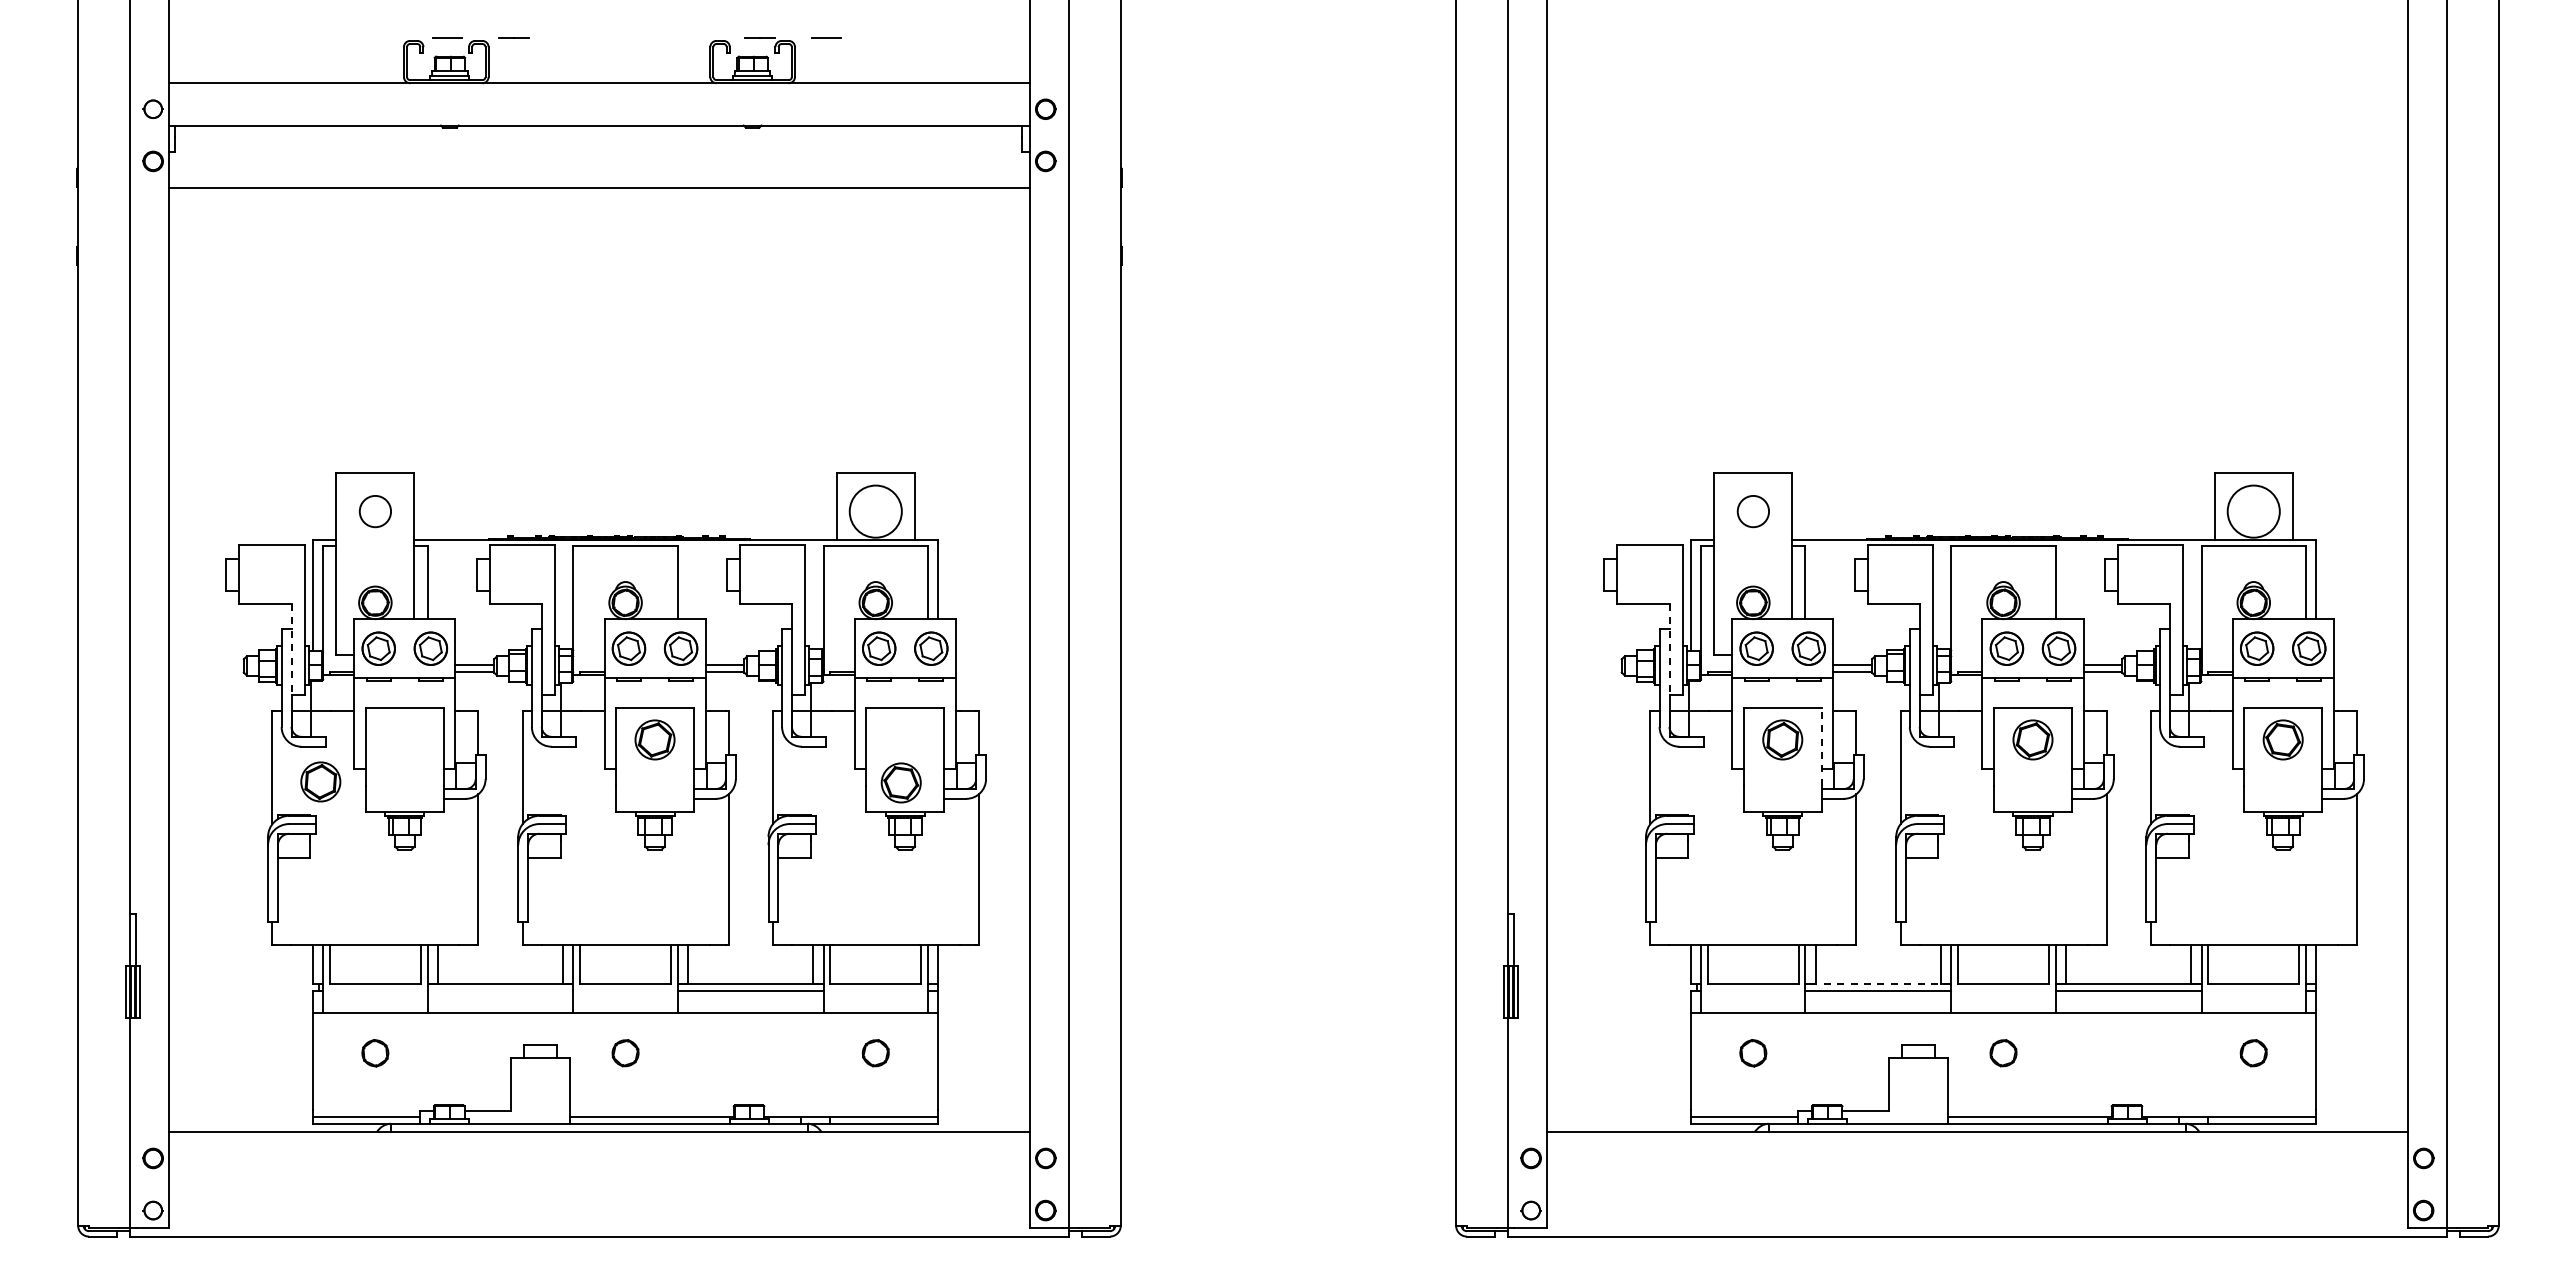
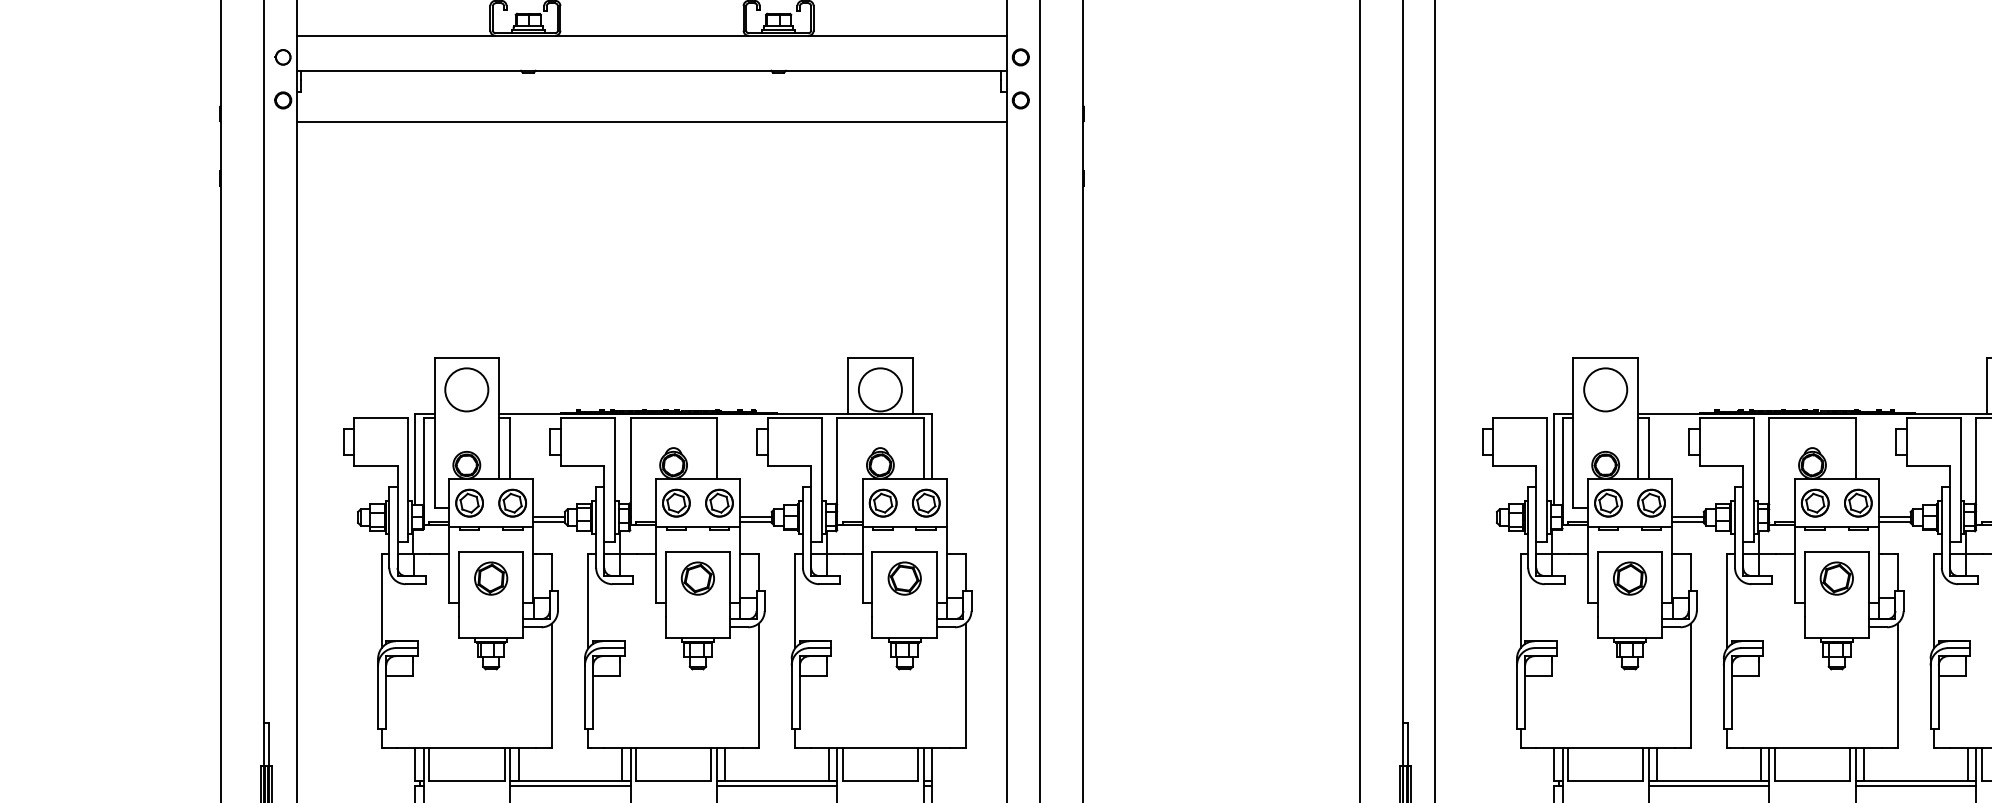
circle: (375, 511) -> (466, 389), size x1.67
circle: (1753, 511) -> (1605, 389), size x1.67
line: (291, 649) -> (397, 503), dashed -> solid
line: (1669, 649) -> (1536, 503), dashed -> solid
line: (1821, 746) -> (1662, 584), dashed -> solid
part: (320, 781) -> (490, 578), moved
part: (900, 782) -> (904, 578), moved
line: (1878, 984) -> (1709, 780), dashed -> solid
line: (500, 990) -> (570, 785), added

